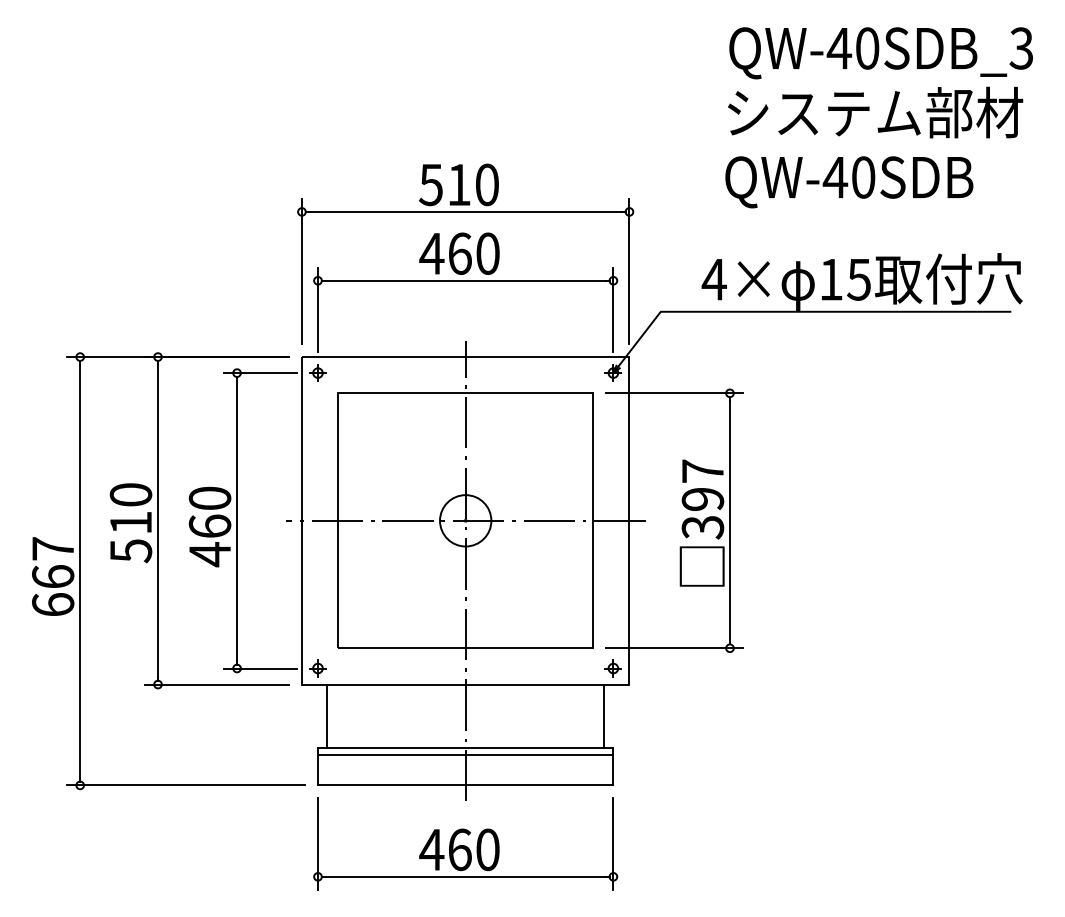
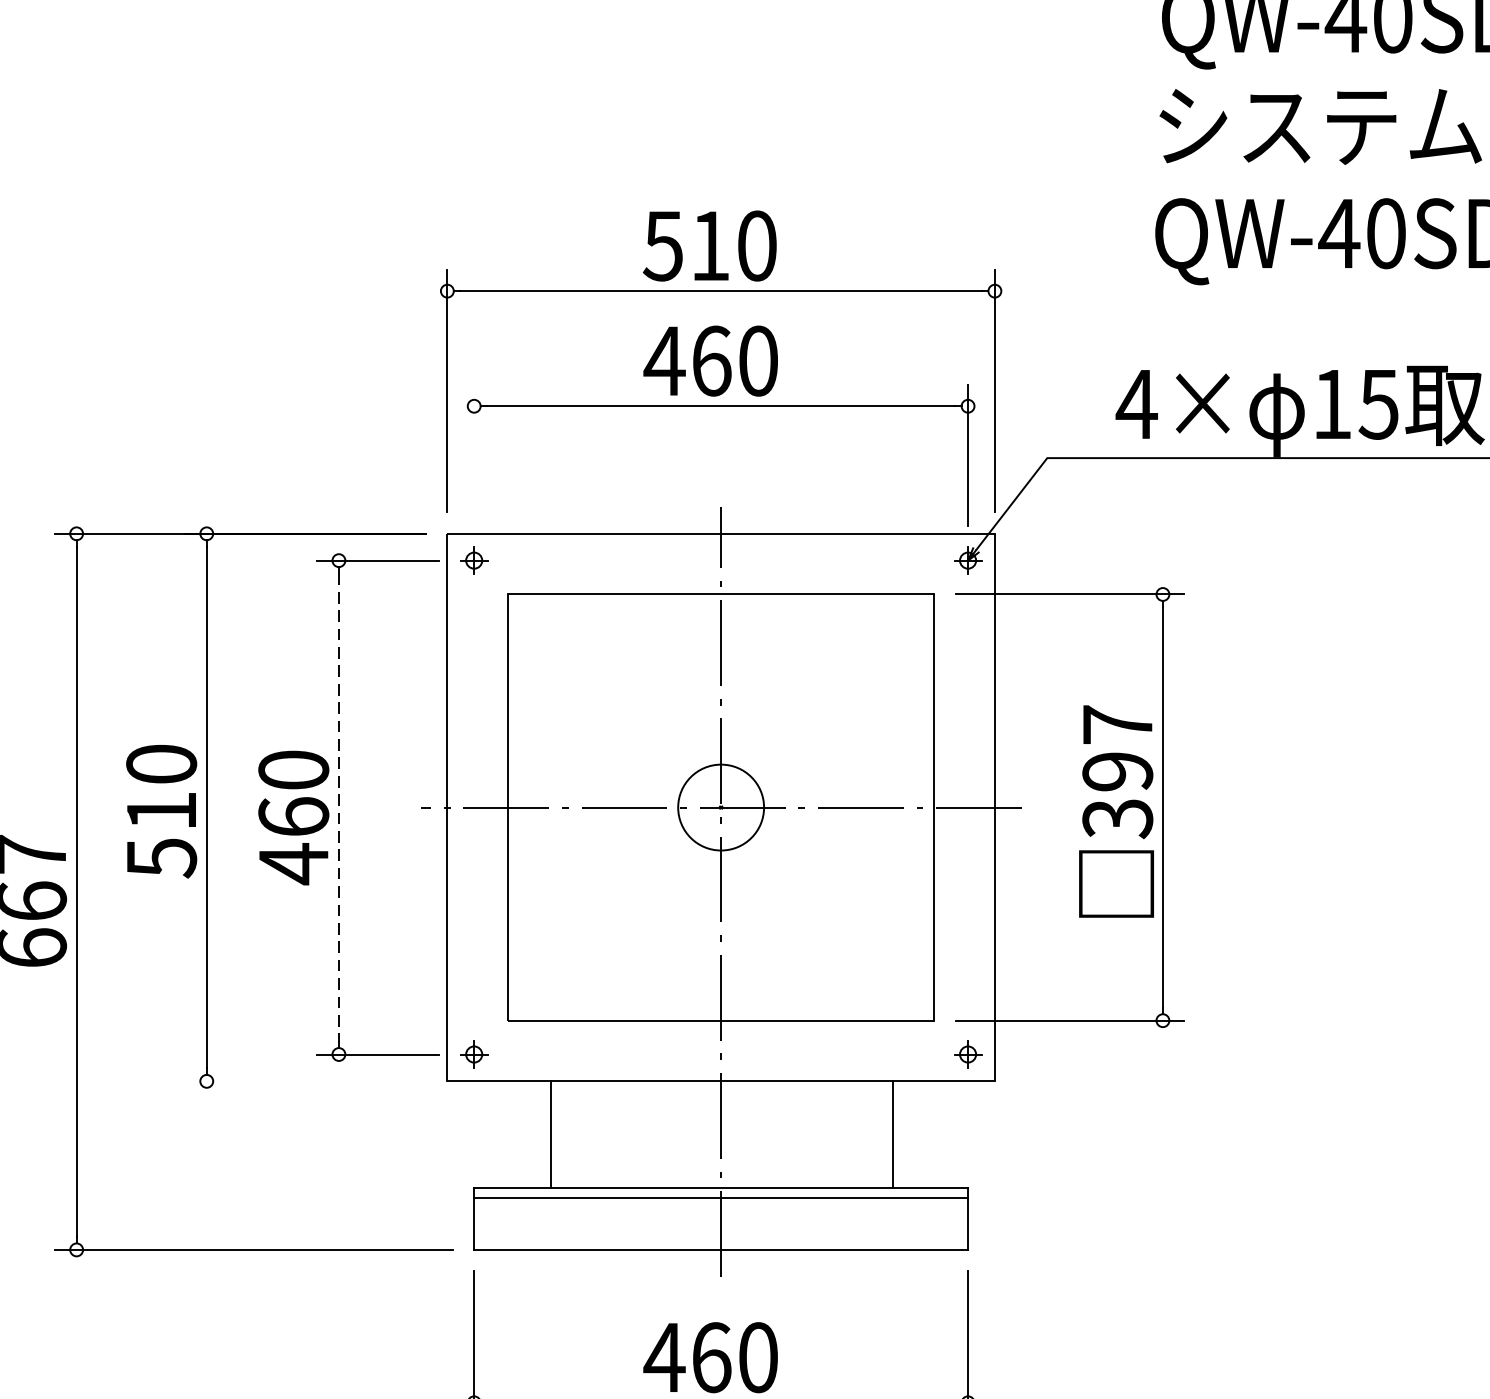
line: (317, 309) -> (473, 454), removed
line: (237, 520) -> (339, 807), solid -> dashed
line: (217, 684) -> (306, 1081), removed
line: (326, 716) -> (550, 1134), moved
line: (604, 716) -> (893, 1134), moved

